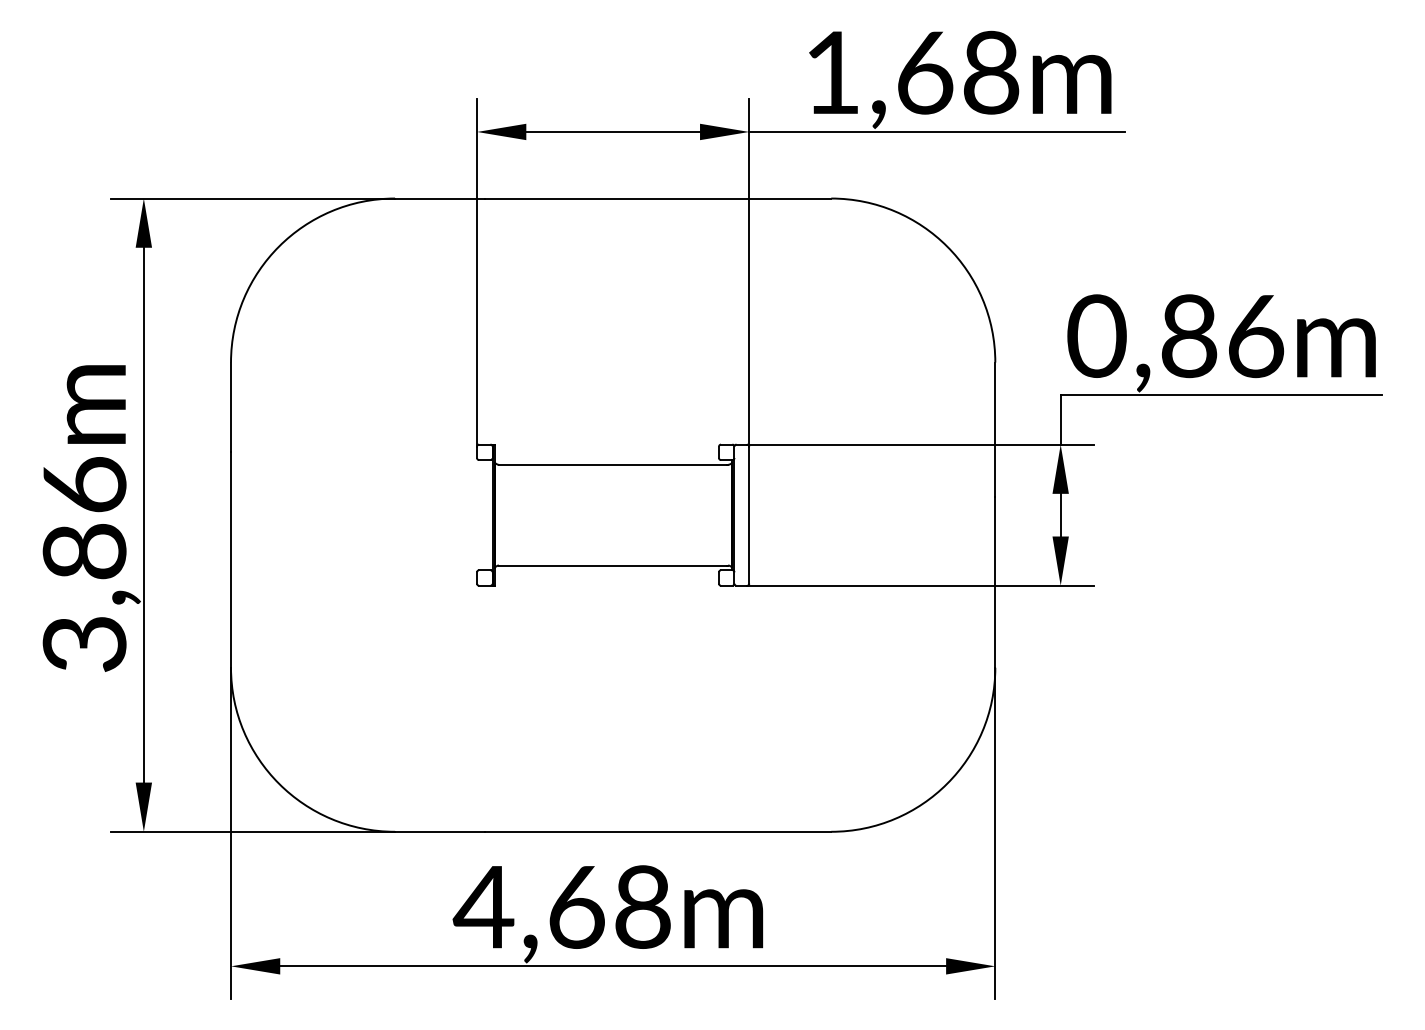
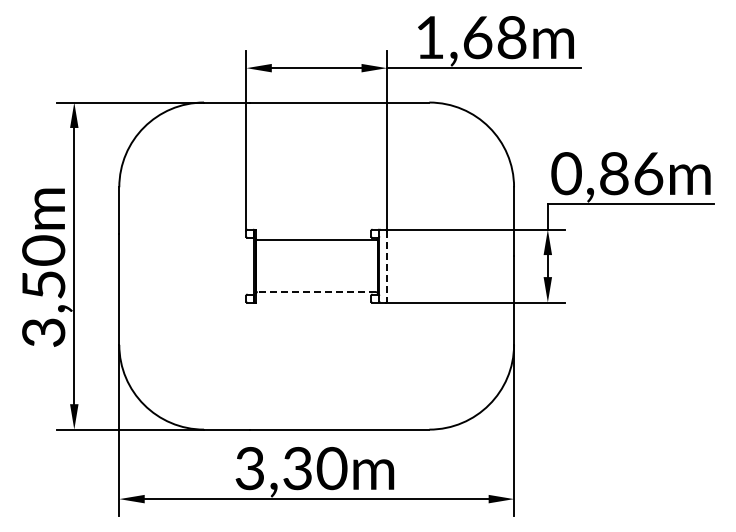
line: (748, 515) -> (386, 266), solid -> dashed
text: (84, 517) -> (43, 267), 3,86m -> 3,50m
line: (612, 566) -> (316, 292), solid -> dashed
text: (562, 907) -> (290, 468), 4,68m -> 3,30m

